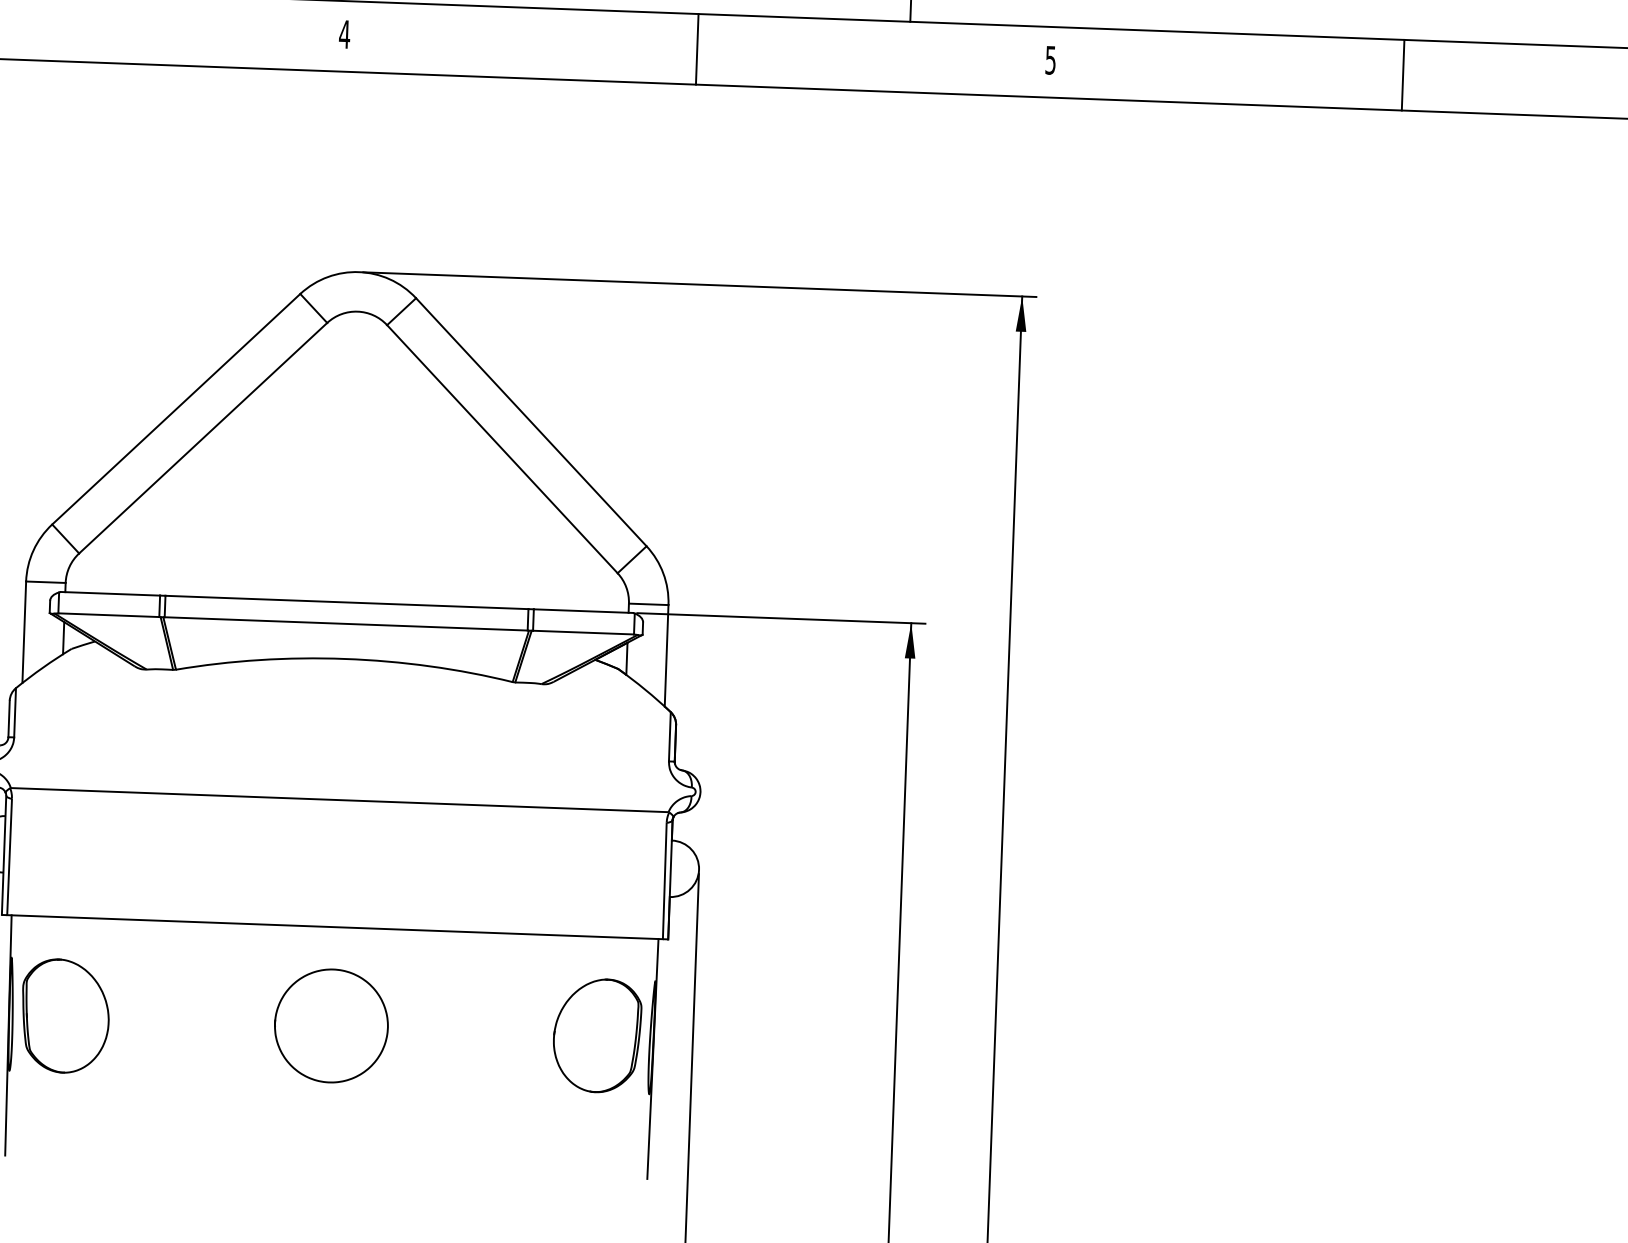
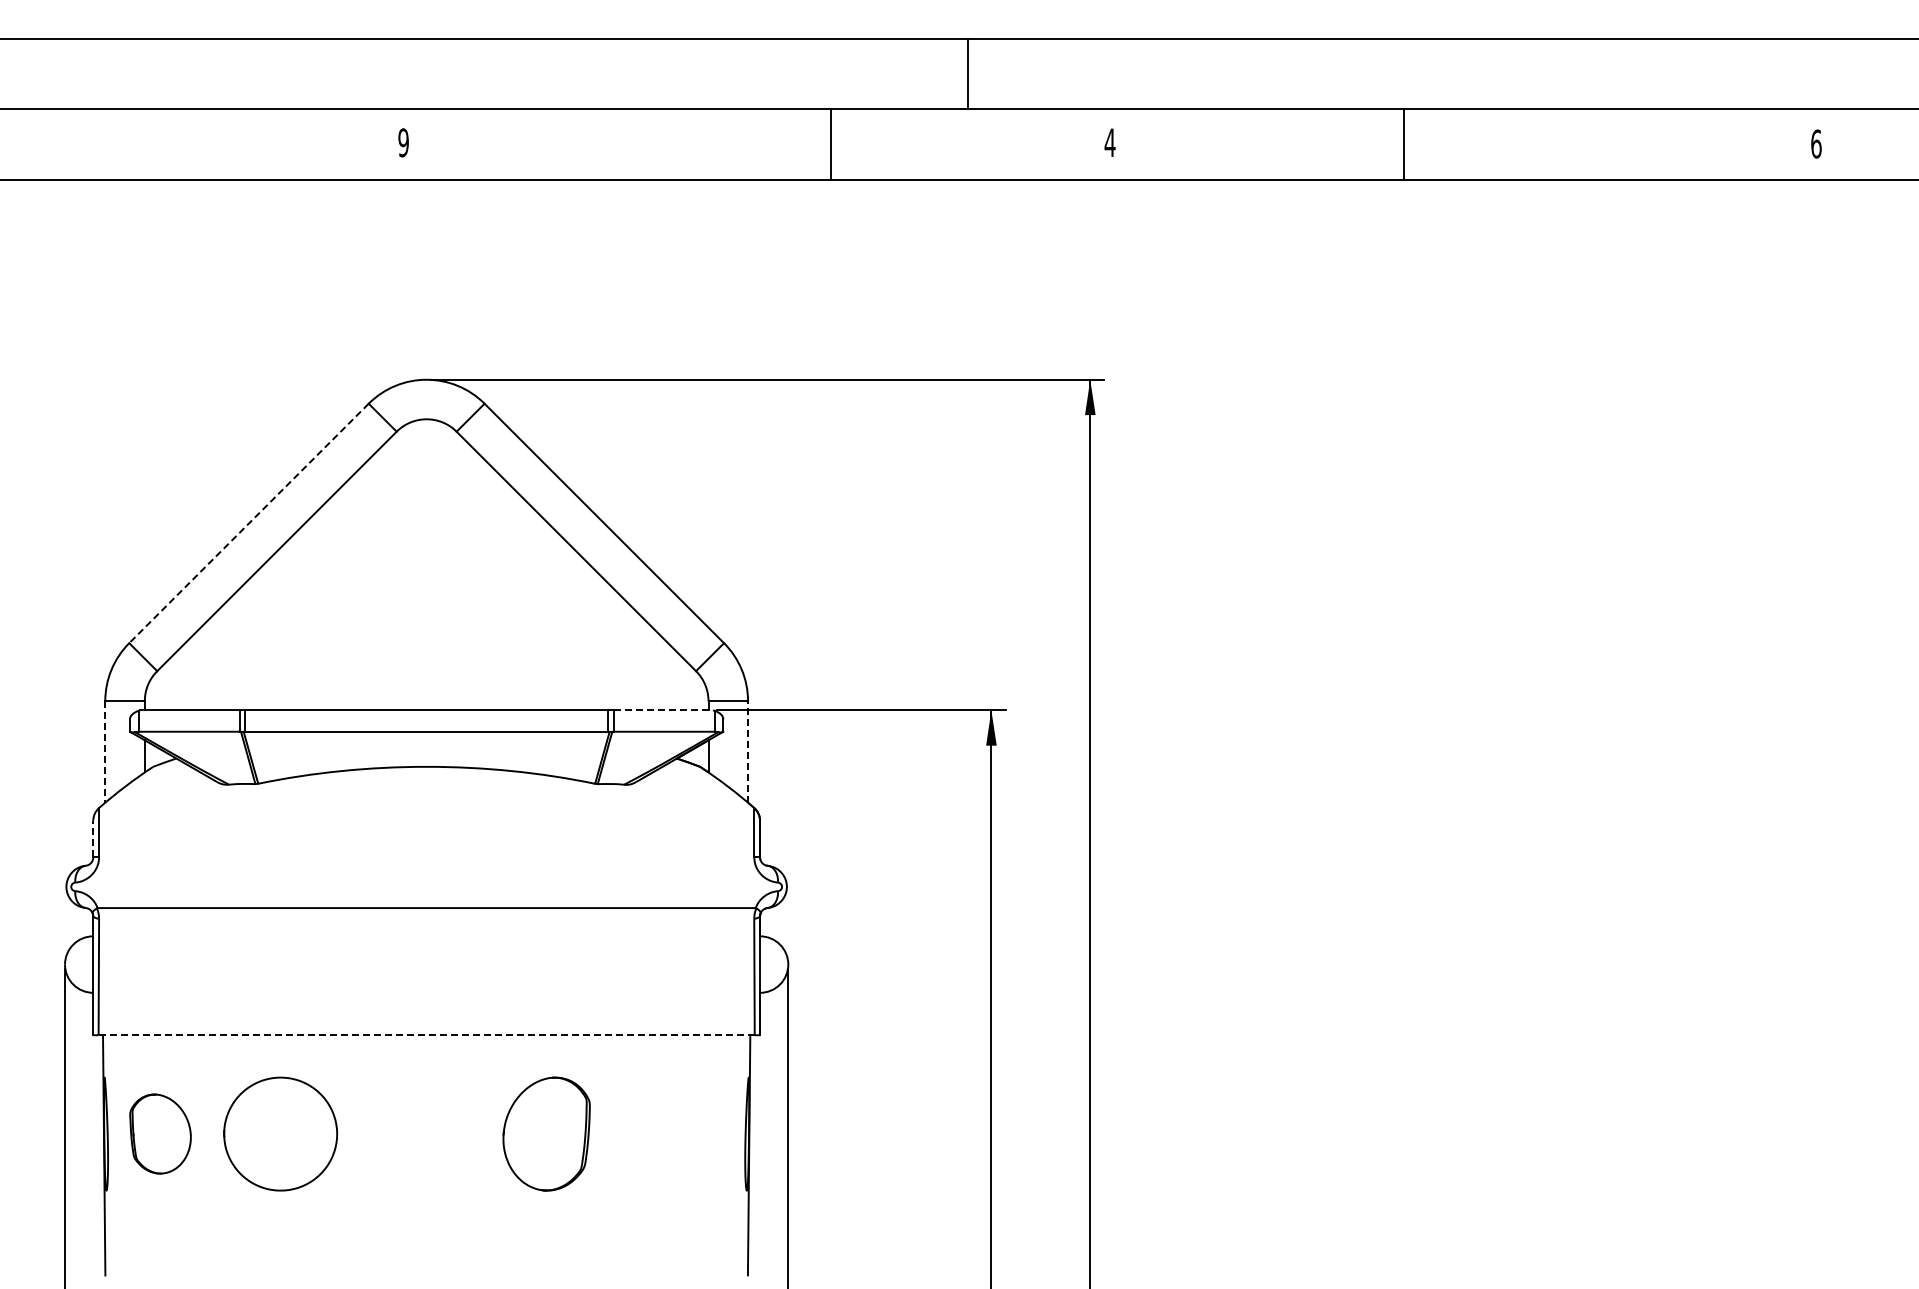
text: (344, 34) -> (403, 142), 4 -> 9
line: (697, 49) -> (831, 144), moved
text: (1050, 60) -> (1109, 142), 5 -> 4
line: (1402, 75) -> (1403, 144), moved
line: (175, 409) -> (248, 523), solid -> dashed
line: (583, 611) -> (663, 710), solid -> dashed
line: (24, 631) -> (105, 751), solid -> dashed
line: (667, 655) -> (748, 751), solid -> dashed
line: (9, 718) -> (93, 838), solid -> dashed
line: (335, 927) -> (427, 1035), solid -> dashed
part: (65, 1015) -> (160, 1133), size x0.7
part: (331, 1025) -> (280, 1133), moved
part: (597, 1035) -> (546, 1133), moved

